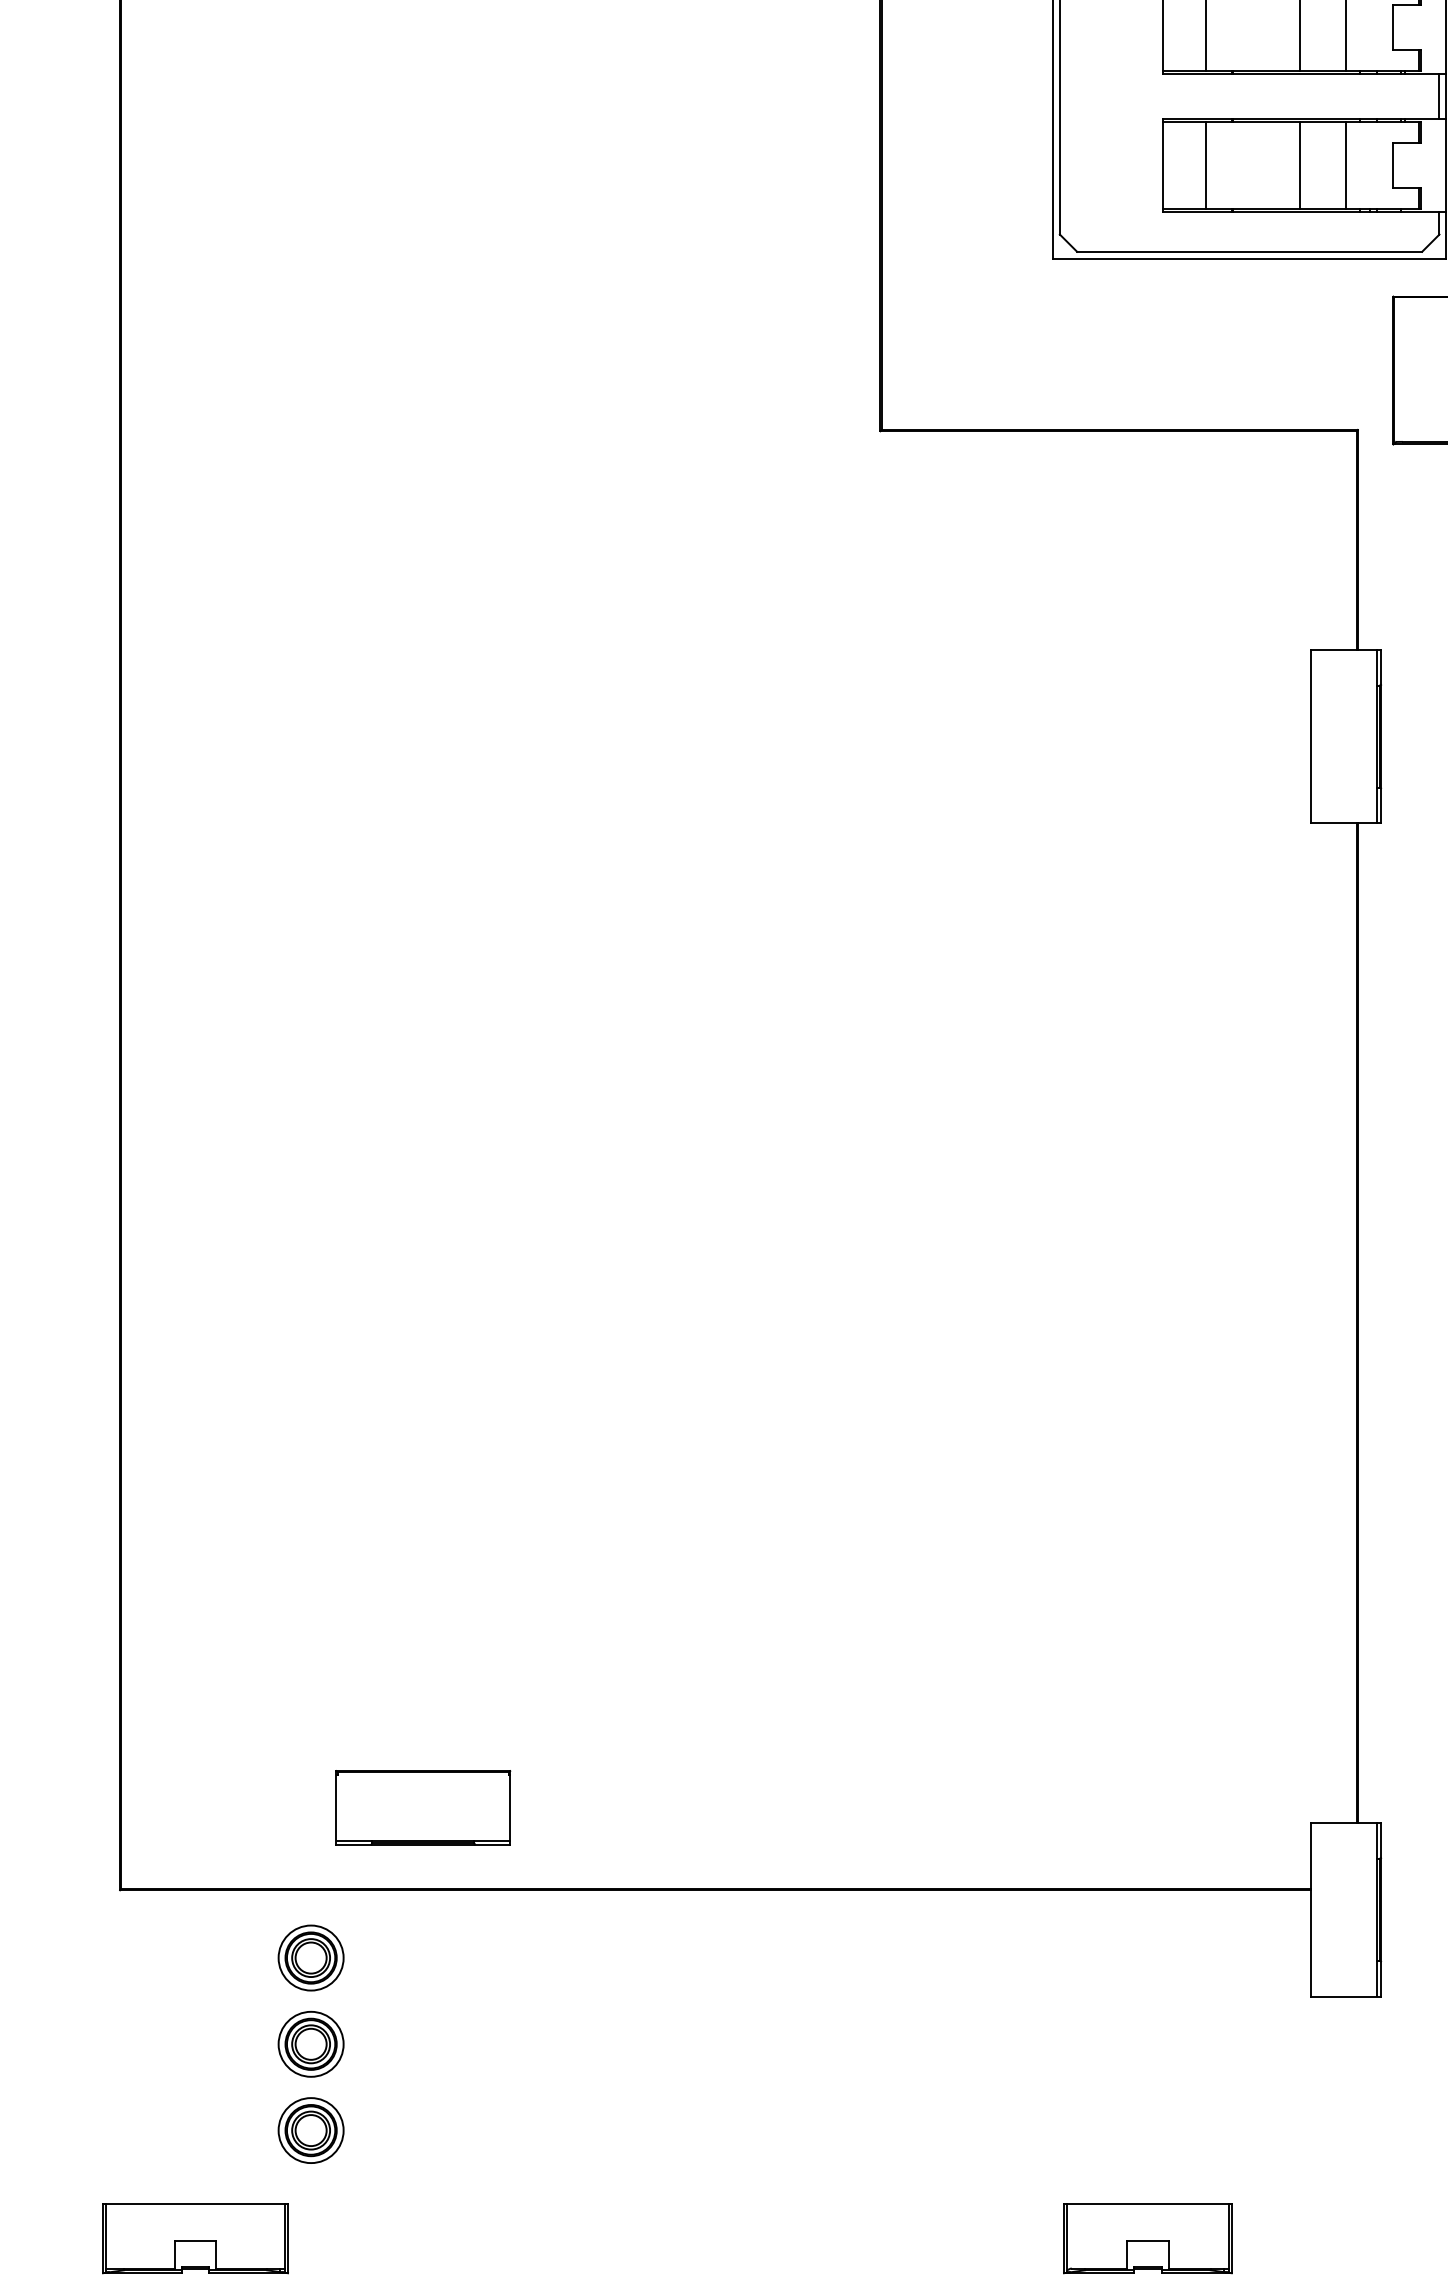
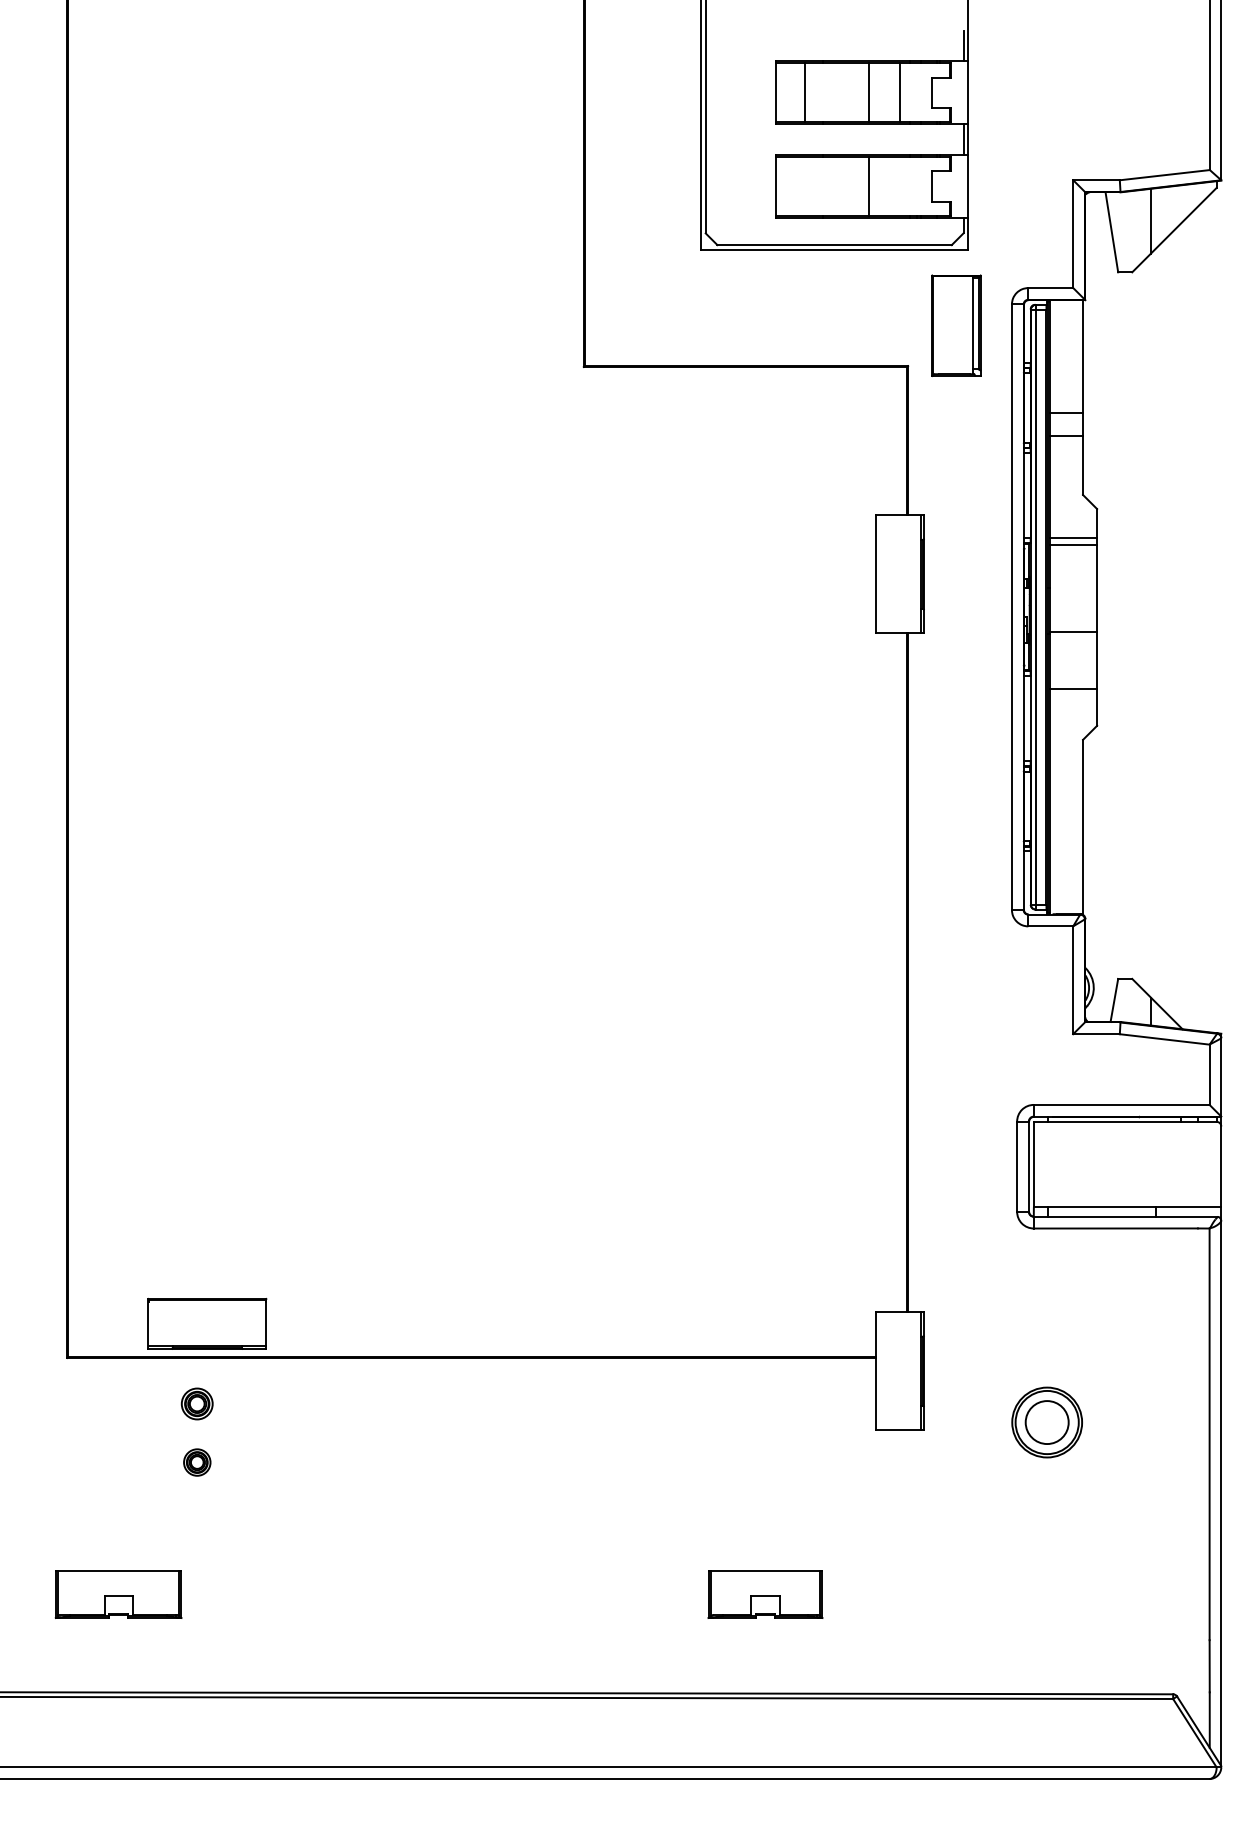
line: (1206, 165) -> (805, 186), removed
line: (1346, 165) -> (900, 186), removed
part: (423, 1807) -> (207, 1323), moved
part: (311, 1957) -> (197, 1403), size x0.7
part: (311, 2044) -> (197, 1462), size x0.6
part: (311, 2131) -> (197, 1521), removed

